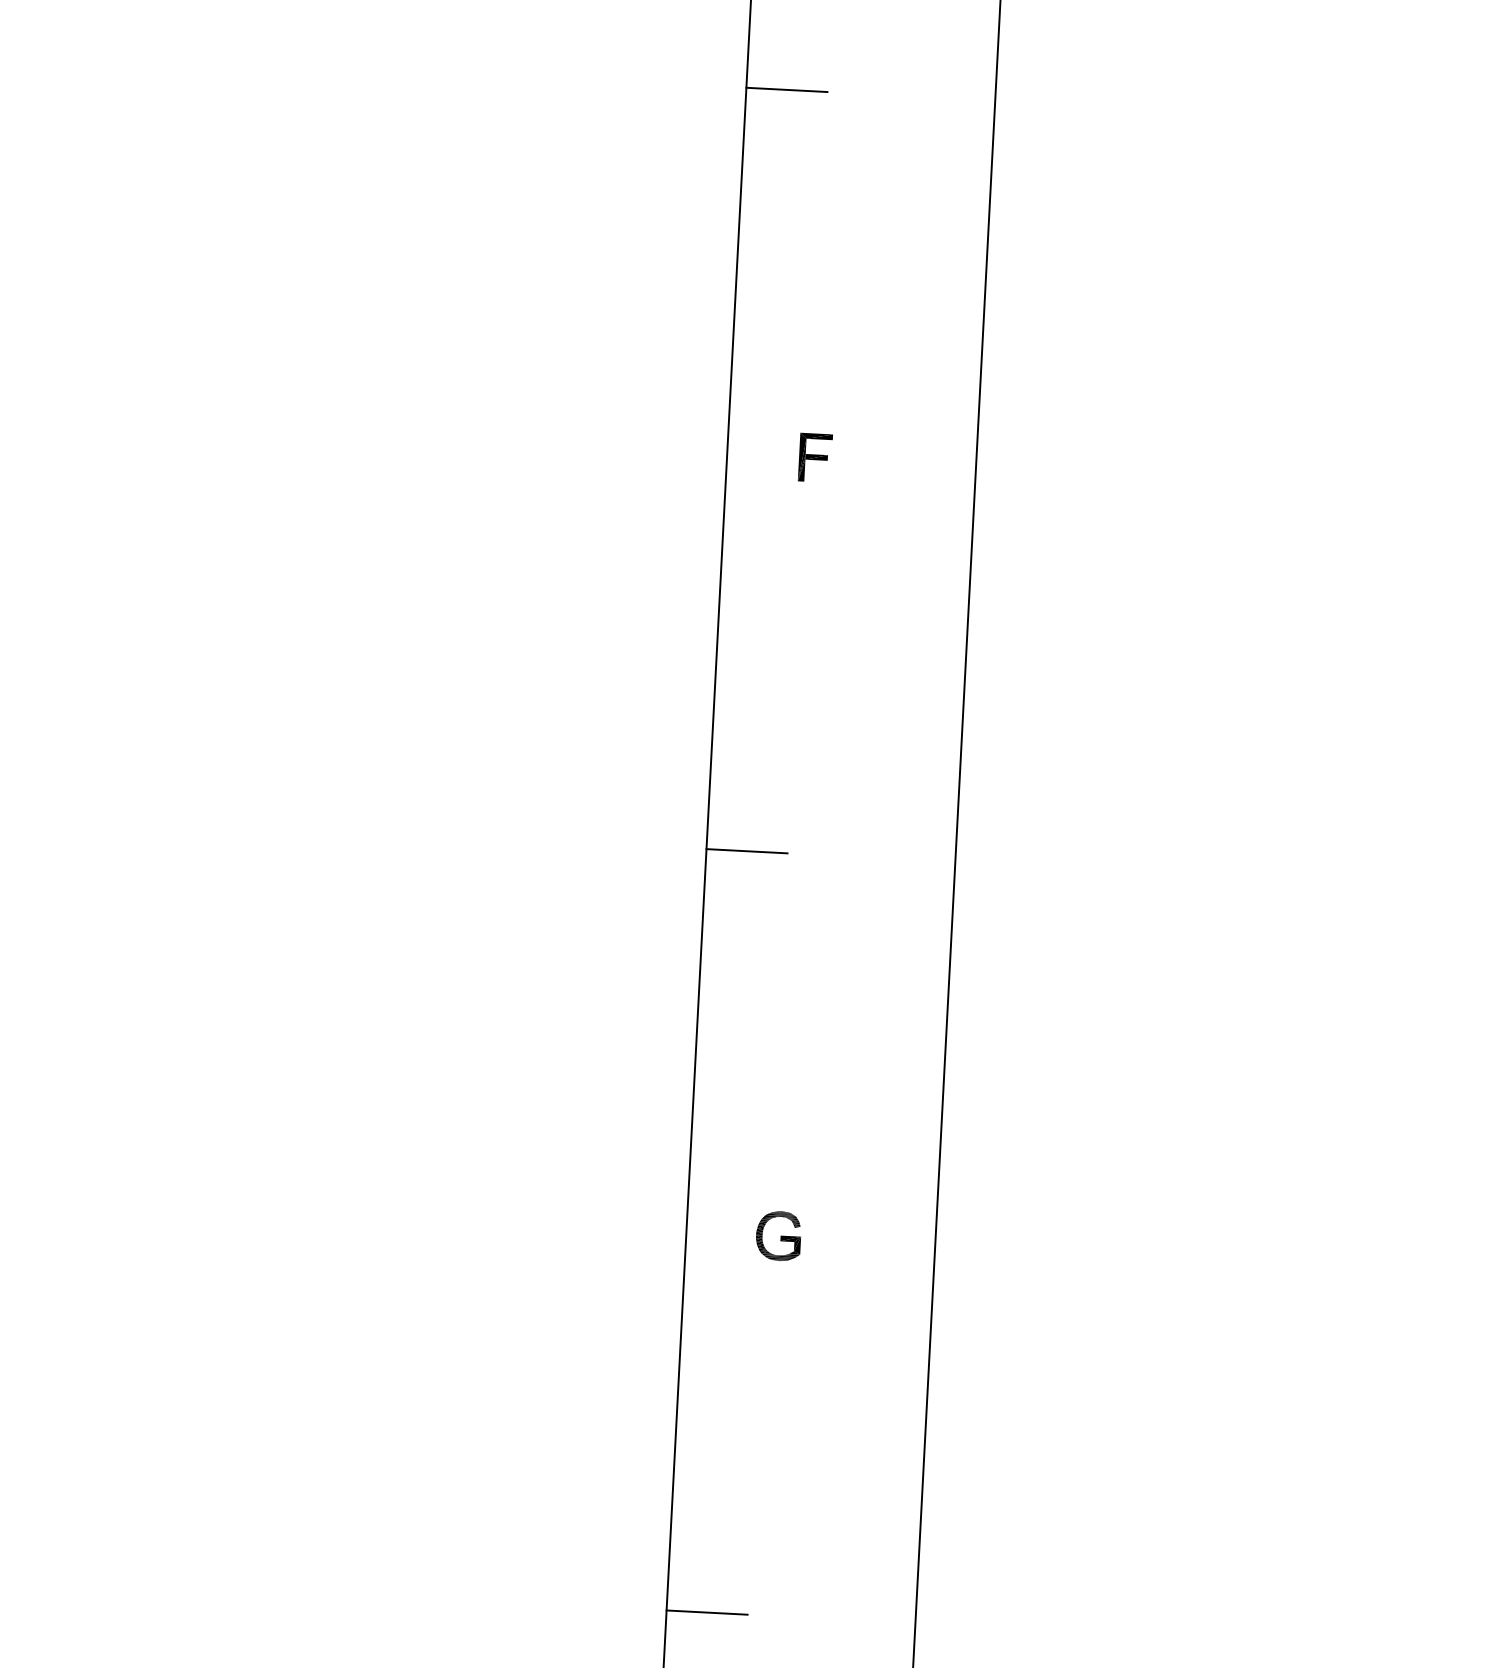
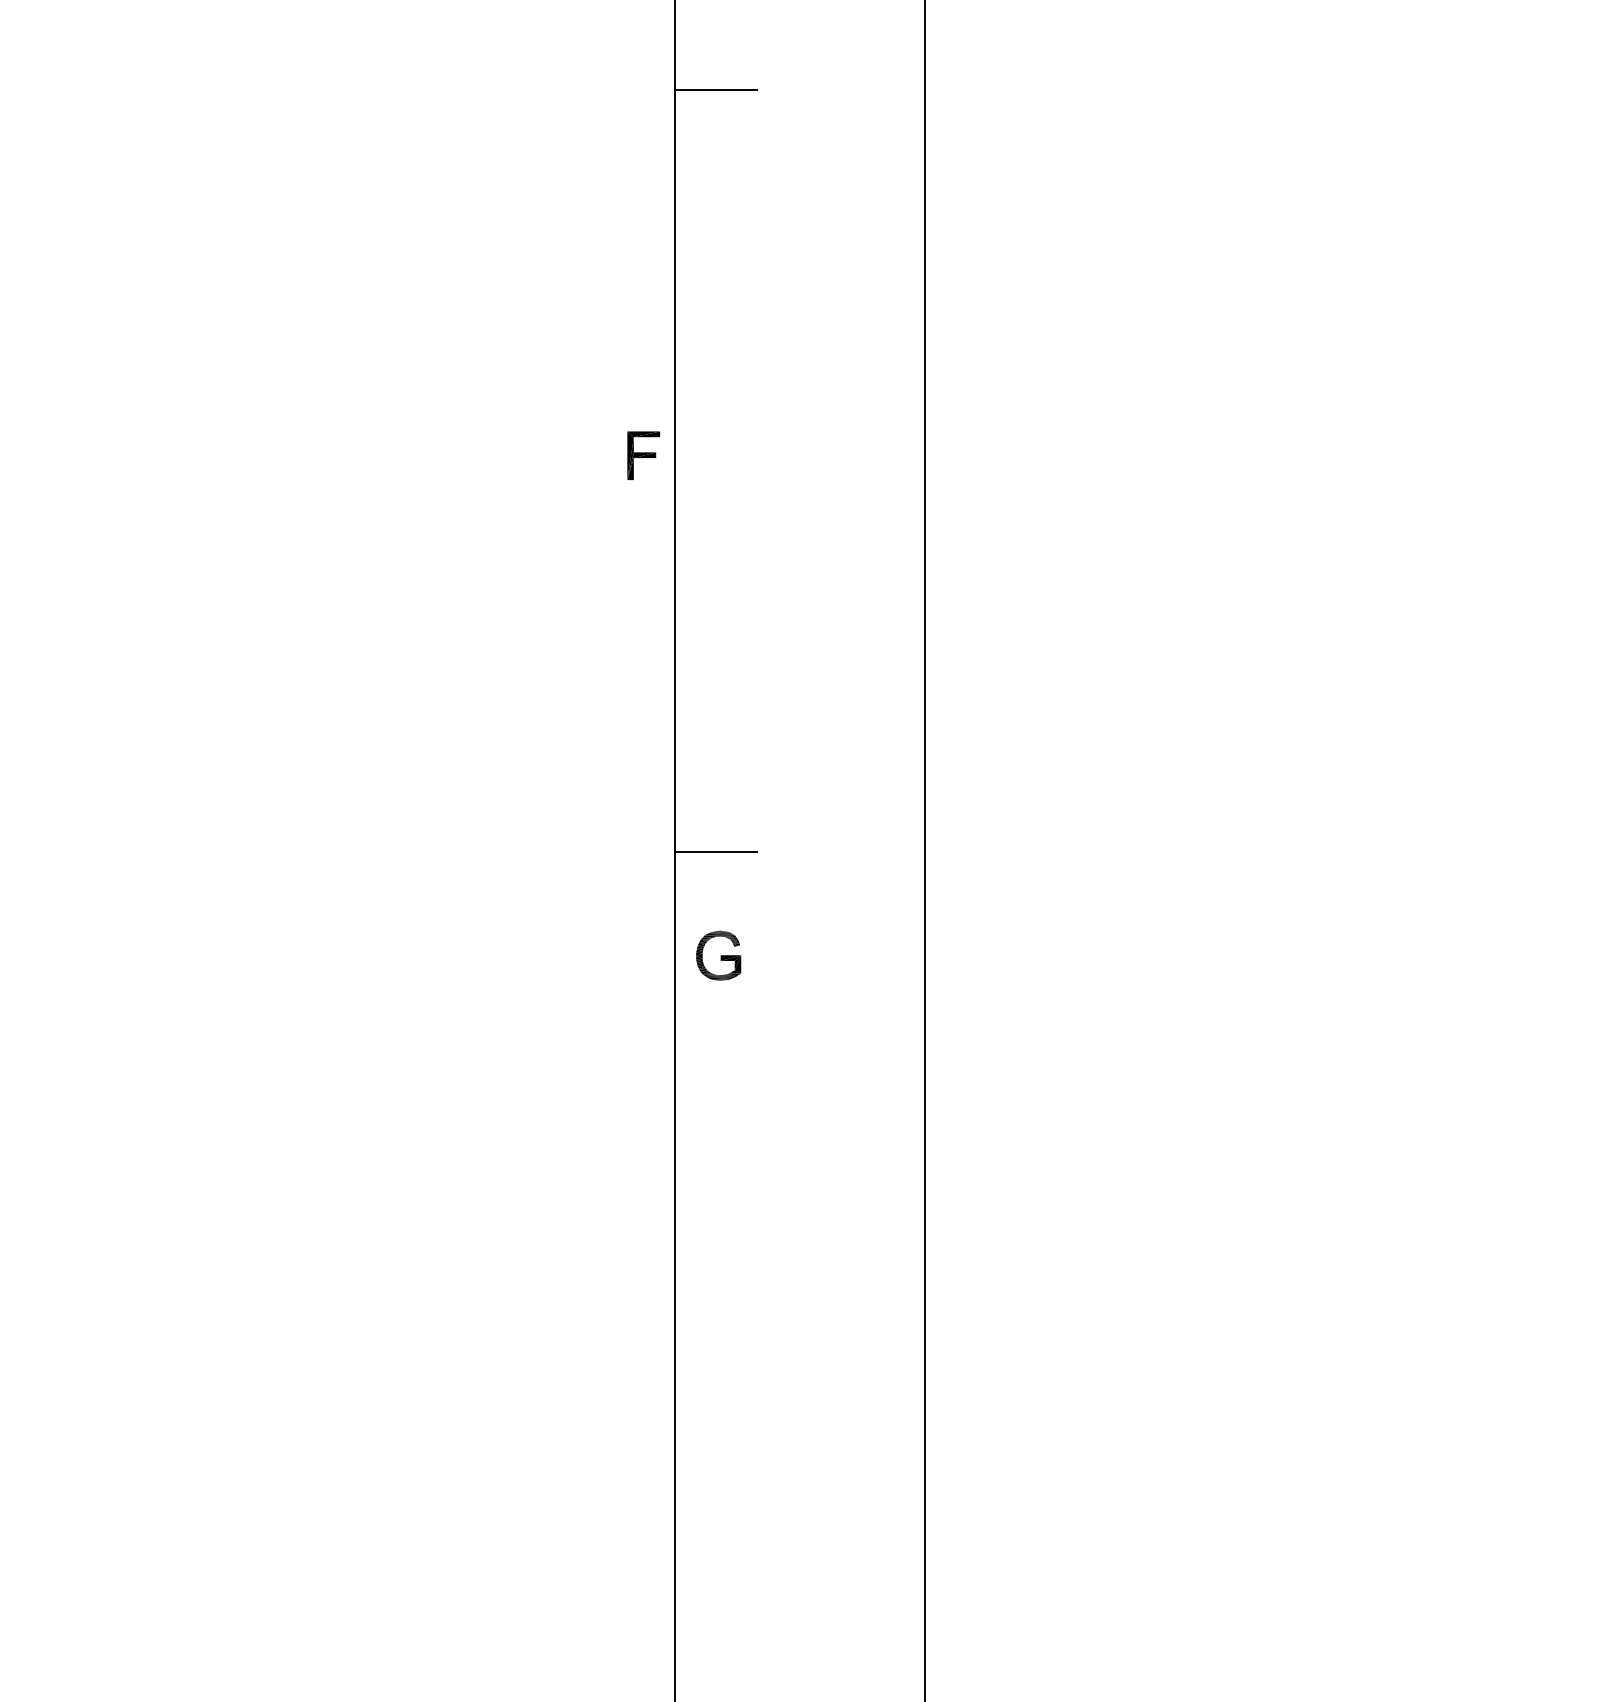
part: (815, 457) -> (643, 455), moved
part: (778, 1235) -> (718, 955), moved
line: (706, 1612) -> (715, 1614), removed

